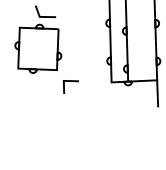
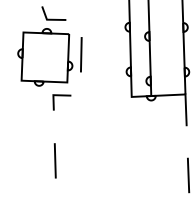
line: (68, 46) -> (80, 54), added
line: (70, 82) -> (61, 96), moved
line: (46, 136) -> (54, 160), added
line: (159, 149) -> (188, 175), added

